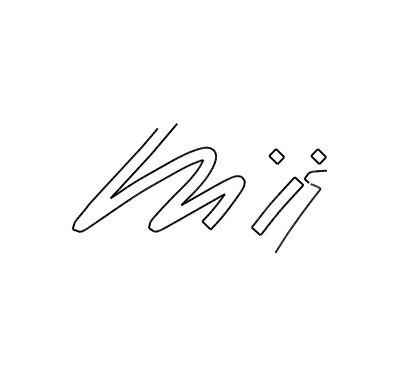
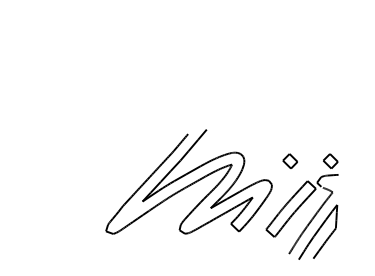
part: (158, 177) -> (188, 181), moved
part: (305, 229) -> (317, 231), added

